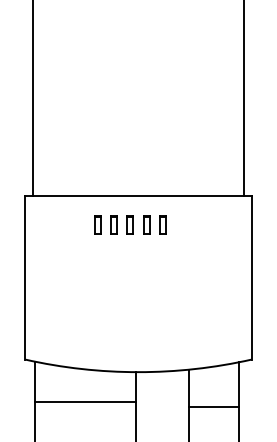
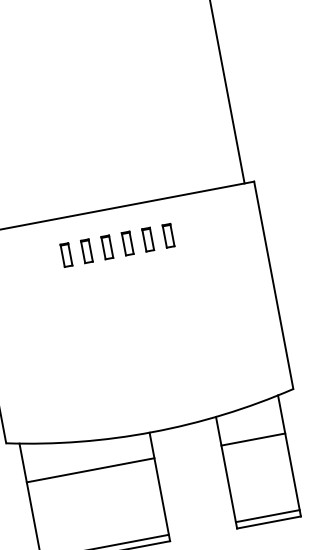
part: (178, 224) -> (168, 235), added
line: (85, 402) -> (90, 470), moved
line: (213, 407) -> (252, 439), moved

